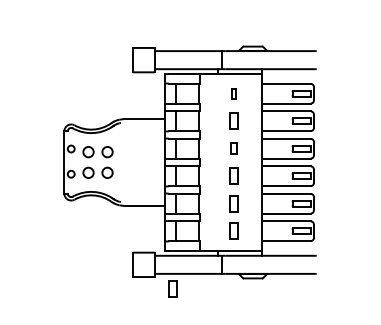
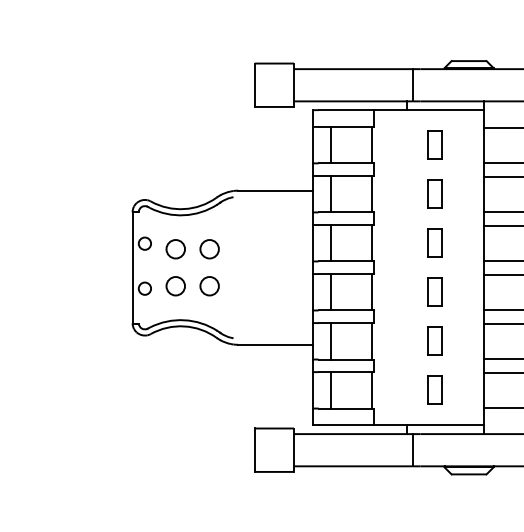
part: (233, 93) -> (434, 144), size x1.67
part: (233, 148) -> (434, 242), size x1.43
part: (172, 288) -> (325, 492), removed

